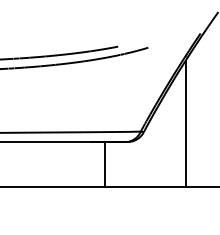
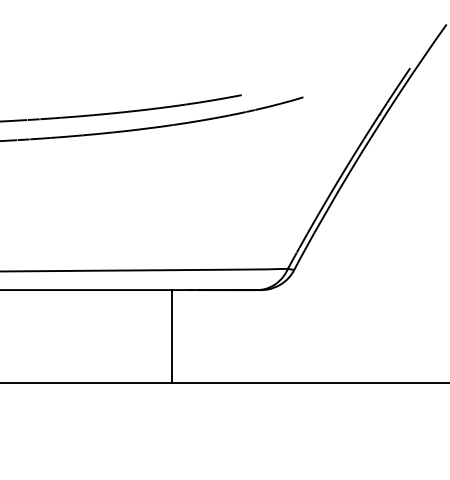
line: (185, 123) -> (379, 252), removed
line: (104, 164) -> (170, 336), moved

